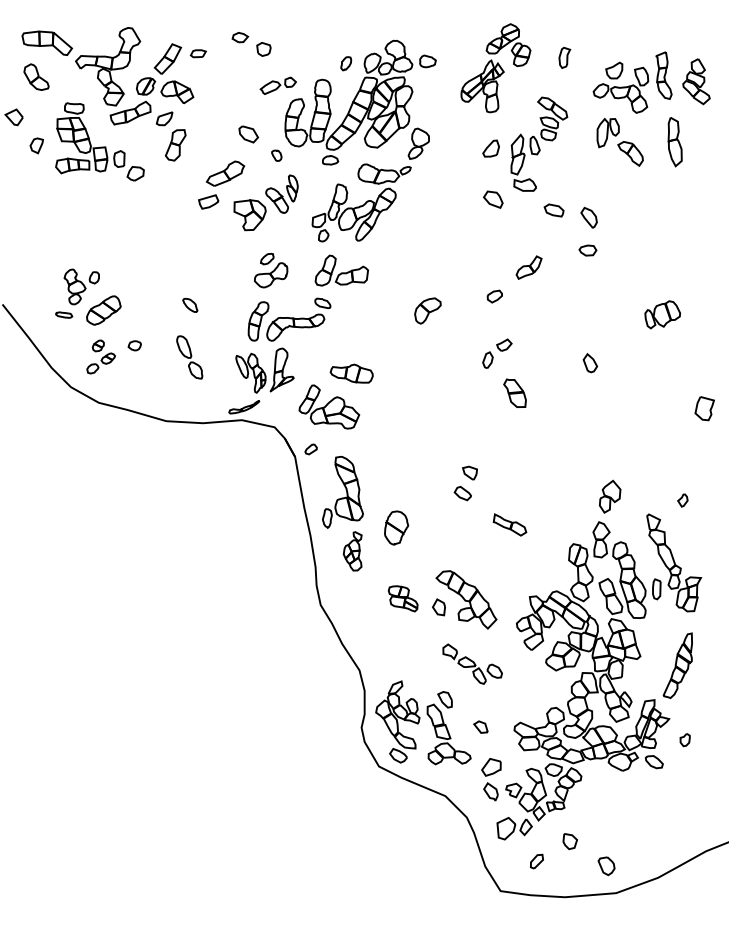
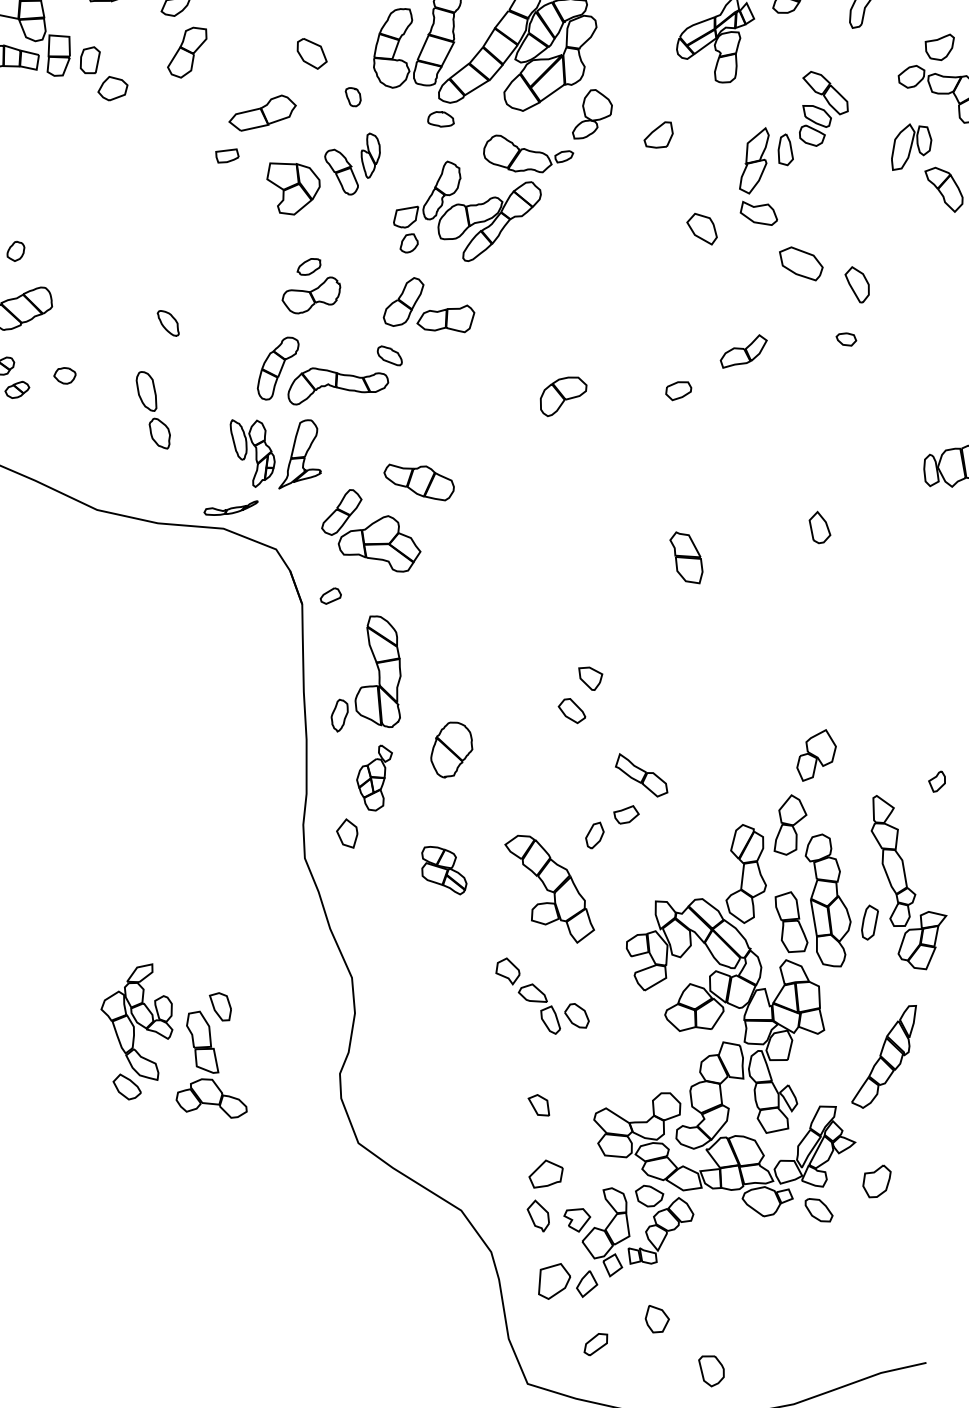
part: (490, 148) -> (657, 134), moved
part: (208, 201) -> (226, 155), size x0.7
part: (553, 210) -> (799, 263), size x1.4
part: (587, 250) -> (845, 339), size x0.7
part: (497, 353) -> (612, 826), moved
part: (438, 607) -> (346, 833), moved
part: (423, 722) -> (177, 1038), moved
part: (684, 740) -> (874, 1182), size x1.6

